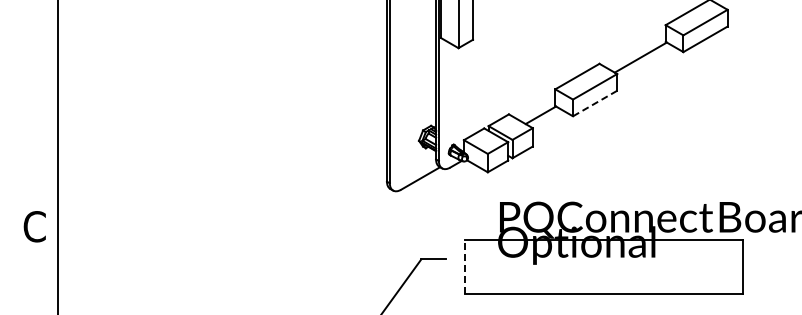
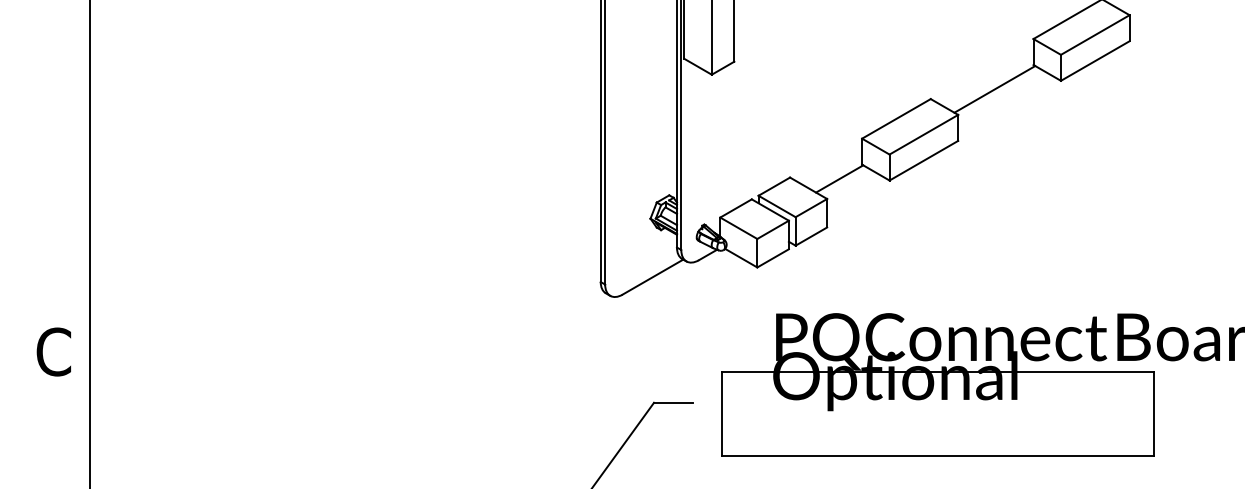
line: (595, 103) -> (924, 160), dashed -> solid
line: (465, 266) -> (722, 413), dashed -> solid

